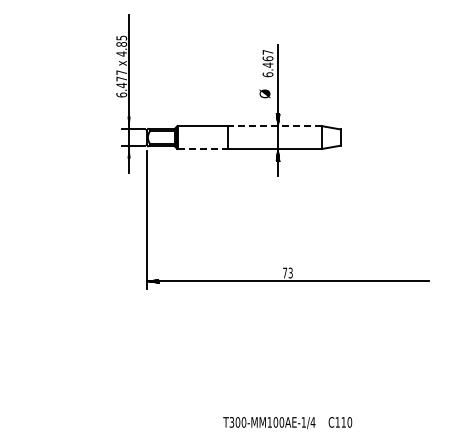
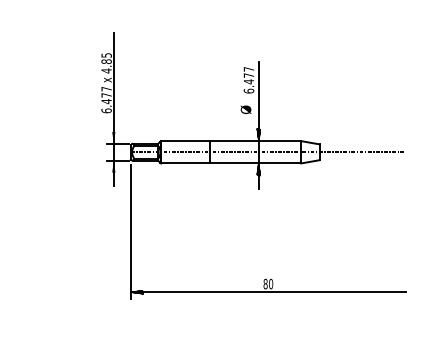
text: (267, 58) -> (248, 75), 6.467 -> 6.477
line: (274, 126) -> (255, 141), dashed -> solid
line: (287, 137) -> (267, 152), added
line: (202, 149) -> (185, 163), dashed -> solid
text: (287, 272) -> (267, 283), 73 -> 80

